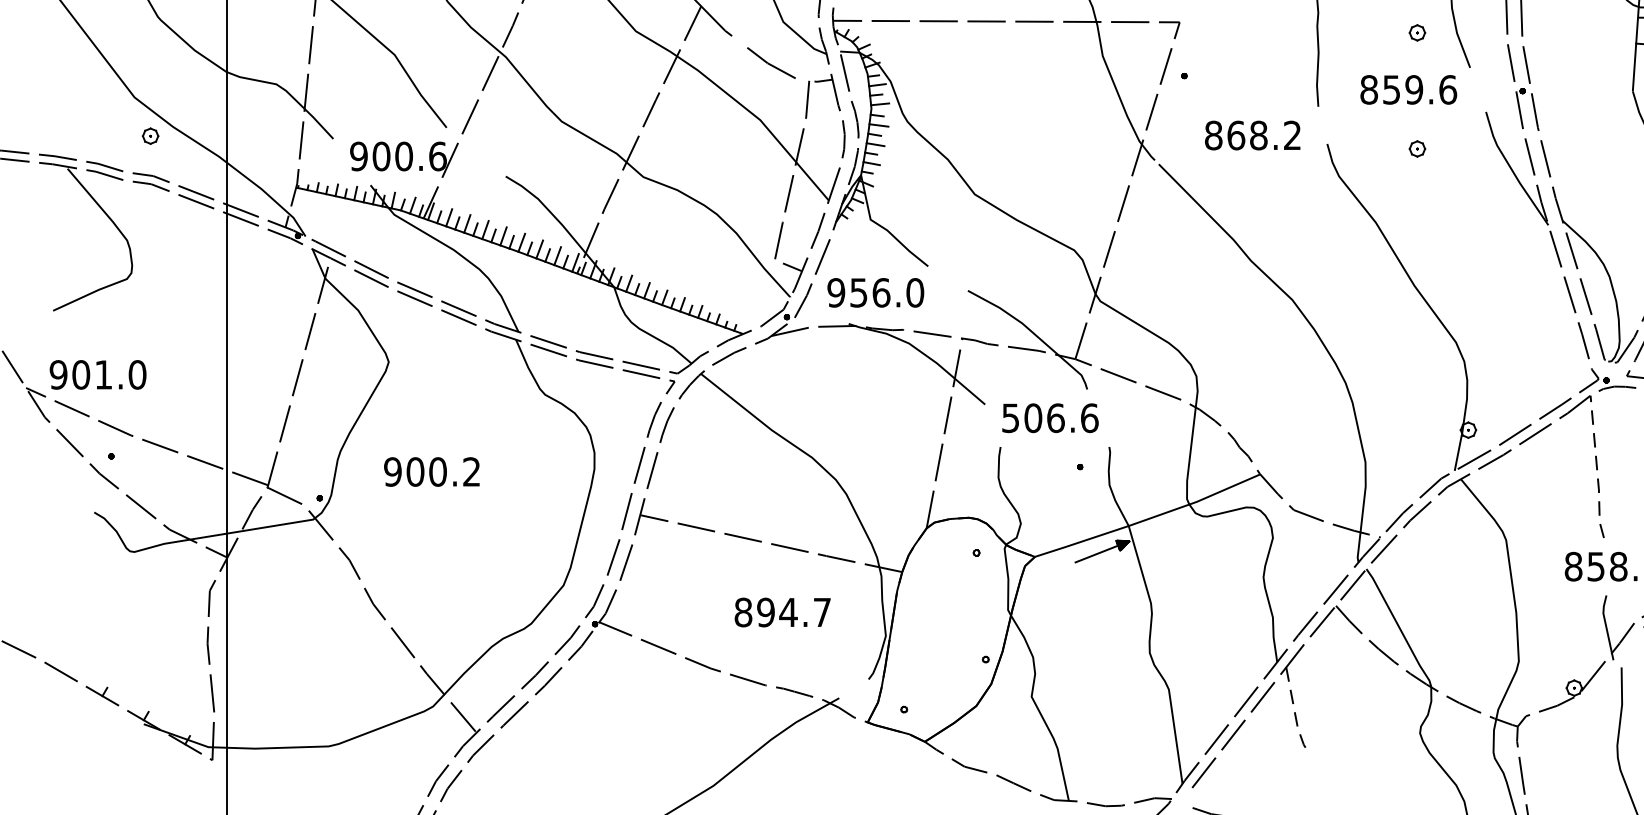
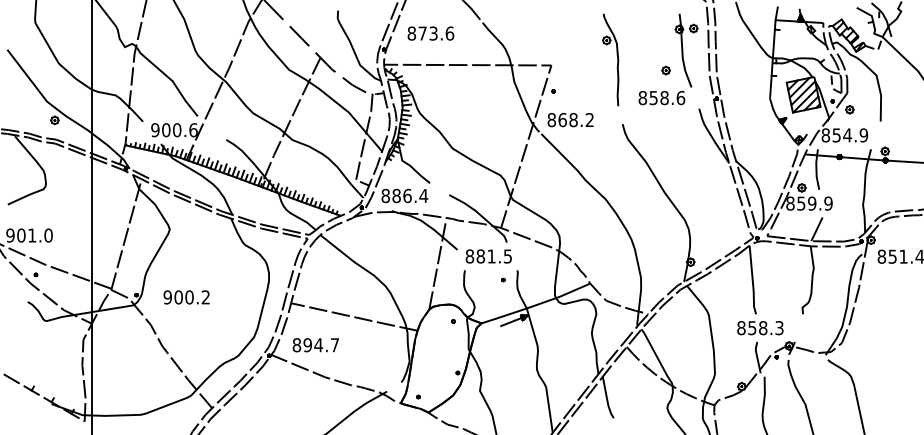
text: (1414, 90) -> (664, 98), 859.6 -> 858.6
text: (1252, 136) -> (570, 120), moved
part: (1416, 148) -> (665, 126), removed
text: (875, 291) -> (404, 195), 956.0 -> 886.4
text: (1049, 418) -> (488, 256), 506.6 -> 881.5
line: (1596, 470) -> (752, 281), dashed -> solid
text: (431, 472) -> (186, 297), moved
text: (781, 613) -> (315, 345), moved
line: (1295, 714) -> (607, 399), dashed -> solid

